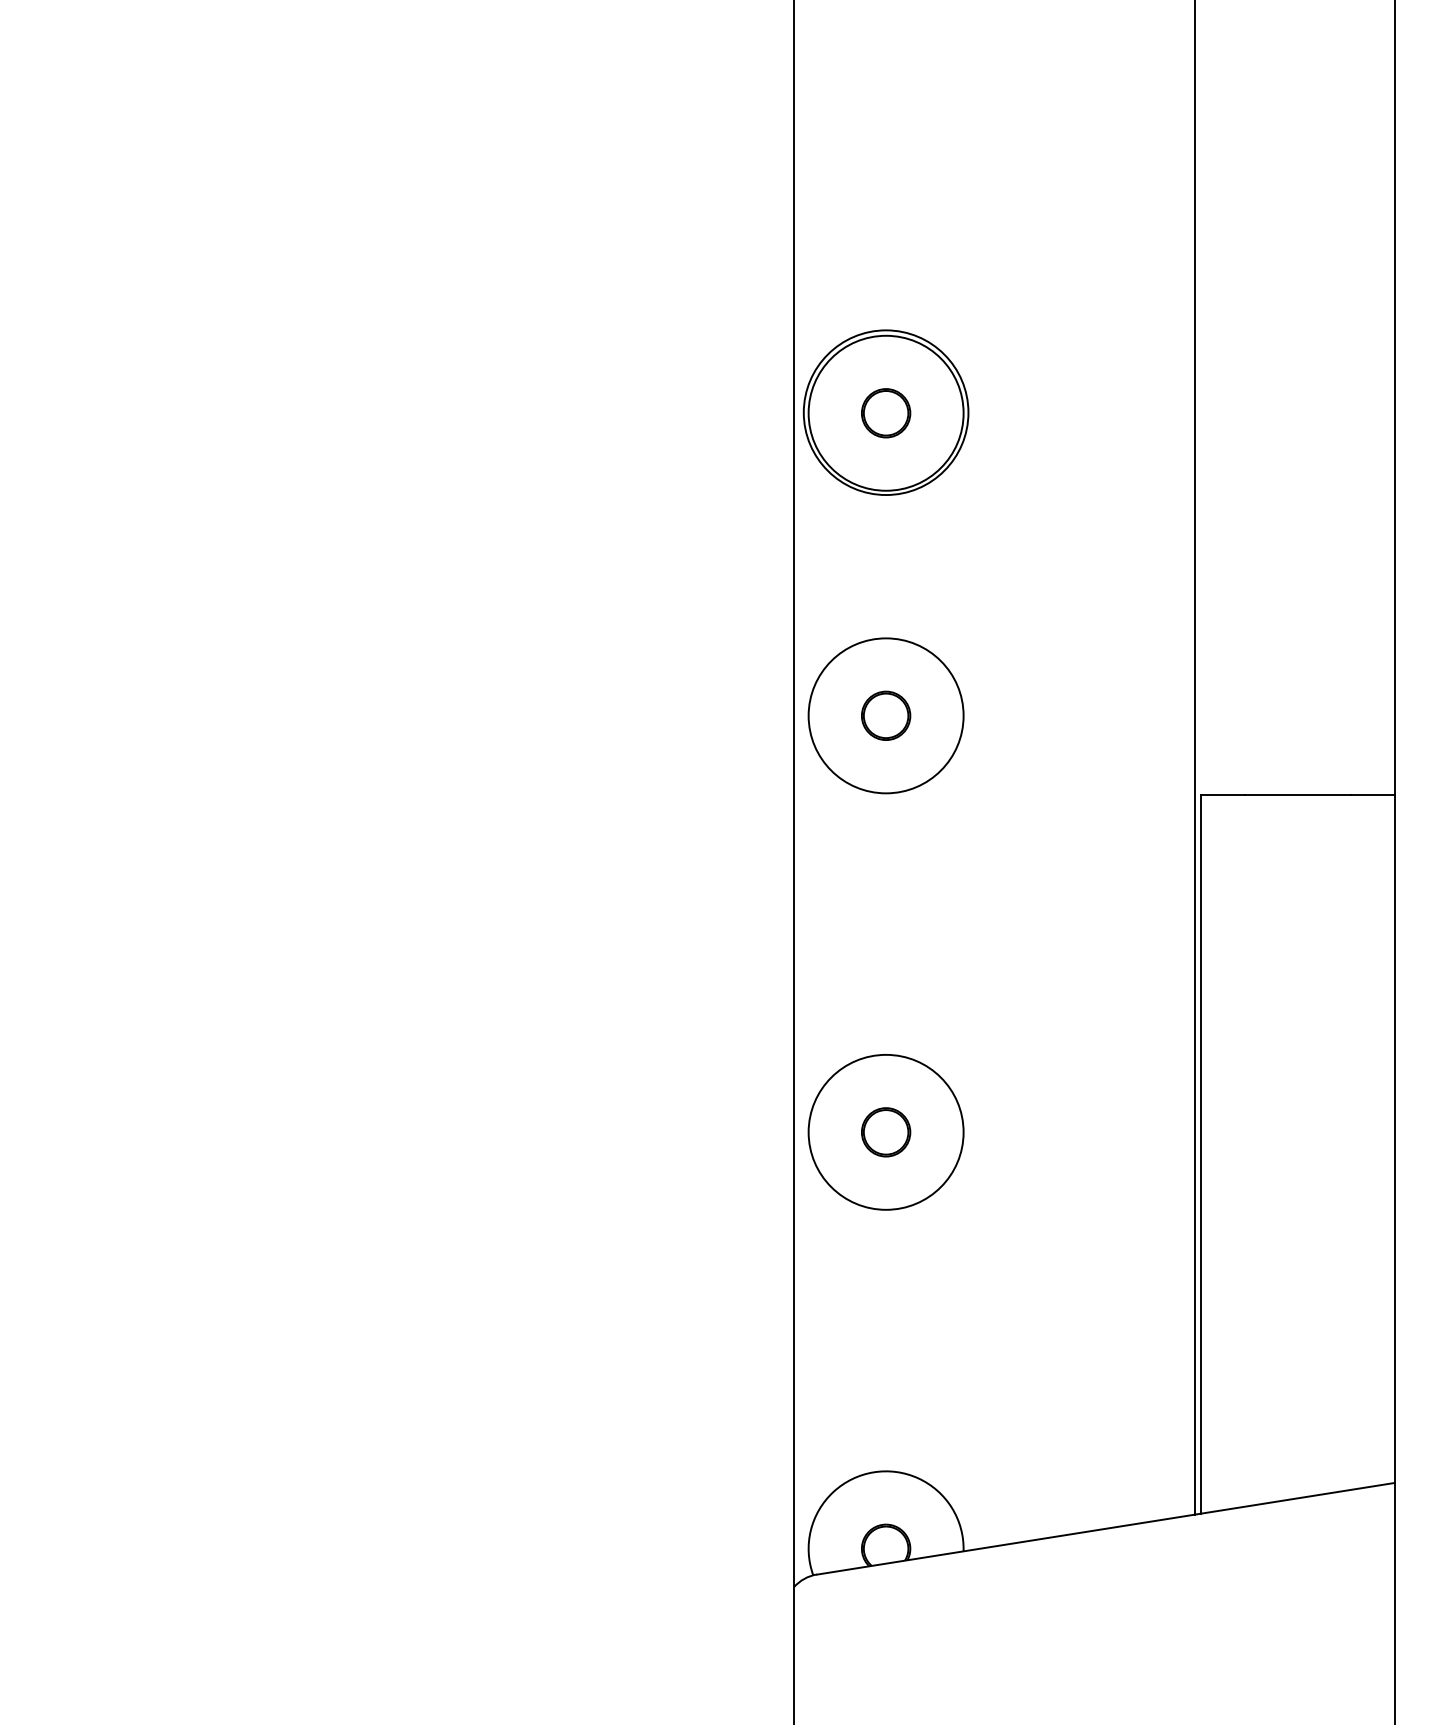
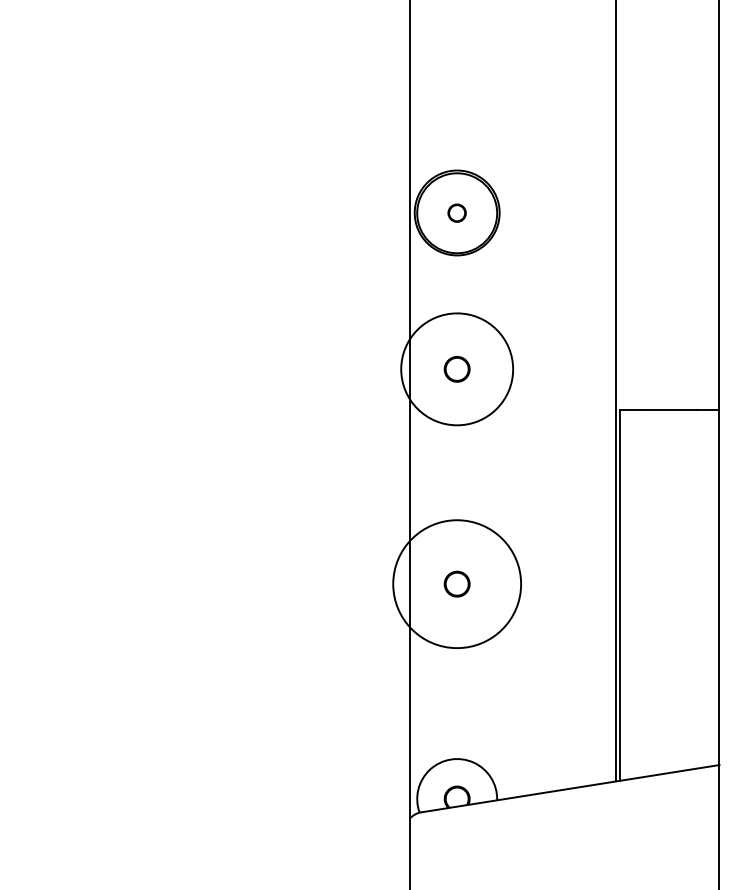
part: (884, 411) -> (456, 212), size x0.7
circle: (886, 716) -> (457, 369), size x1.4
circle: (886, 1132) -> (457, 584), size x1.6

